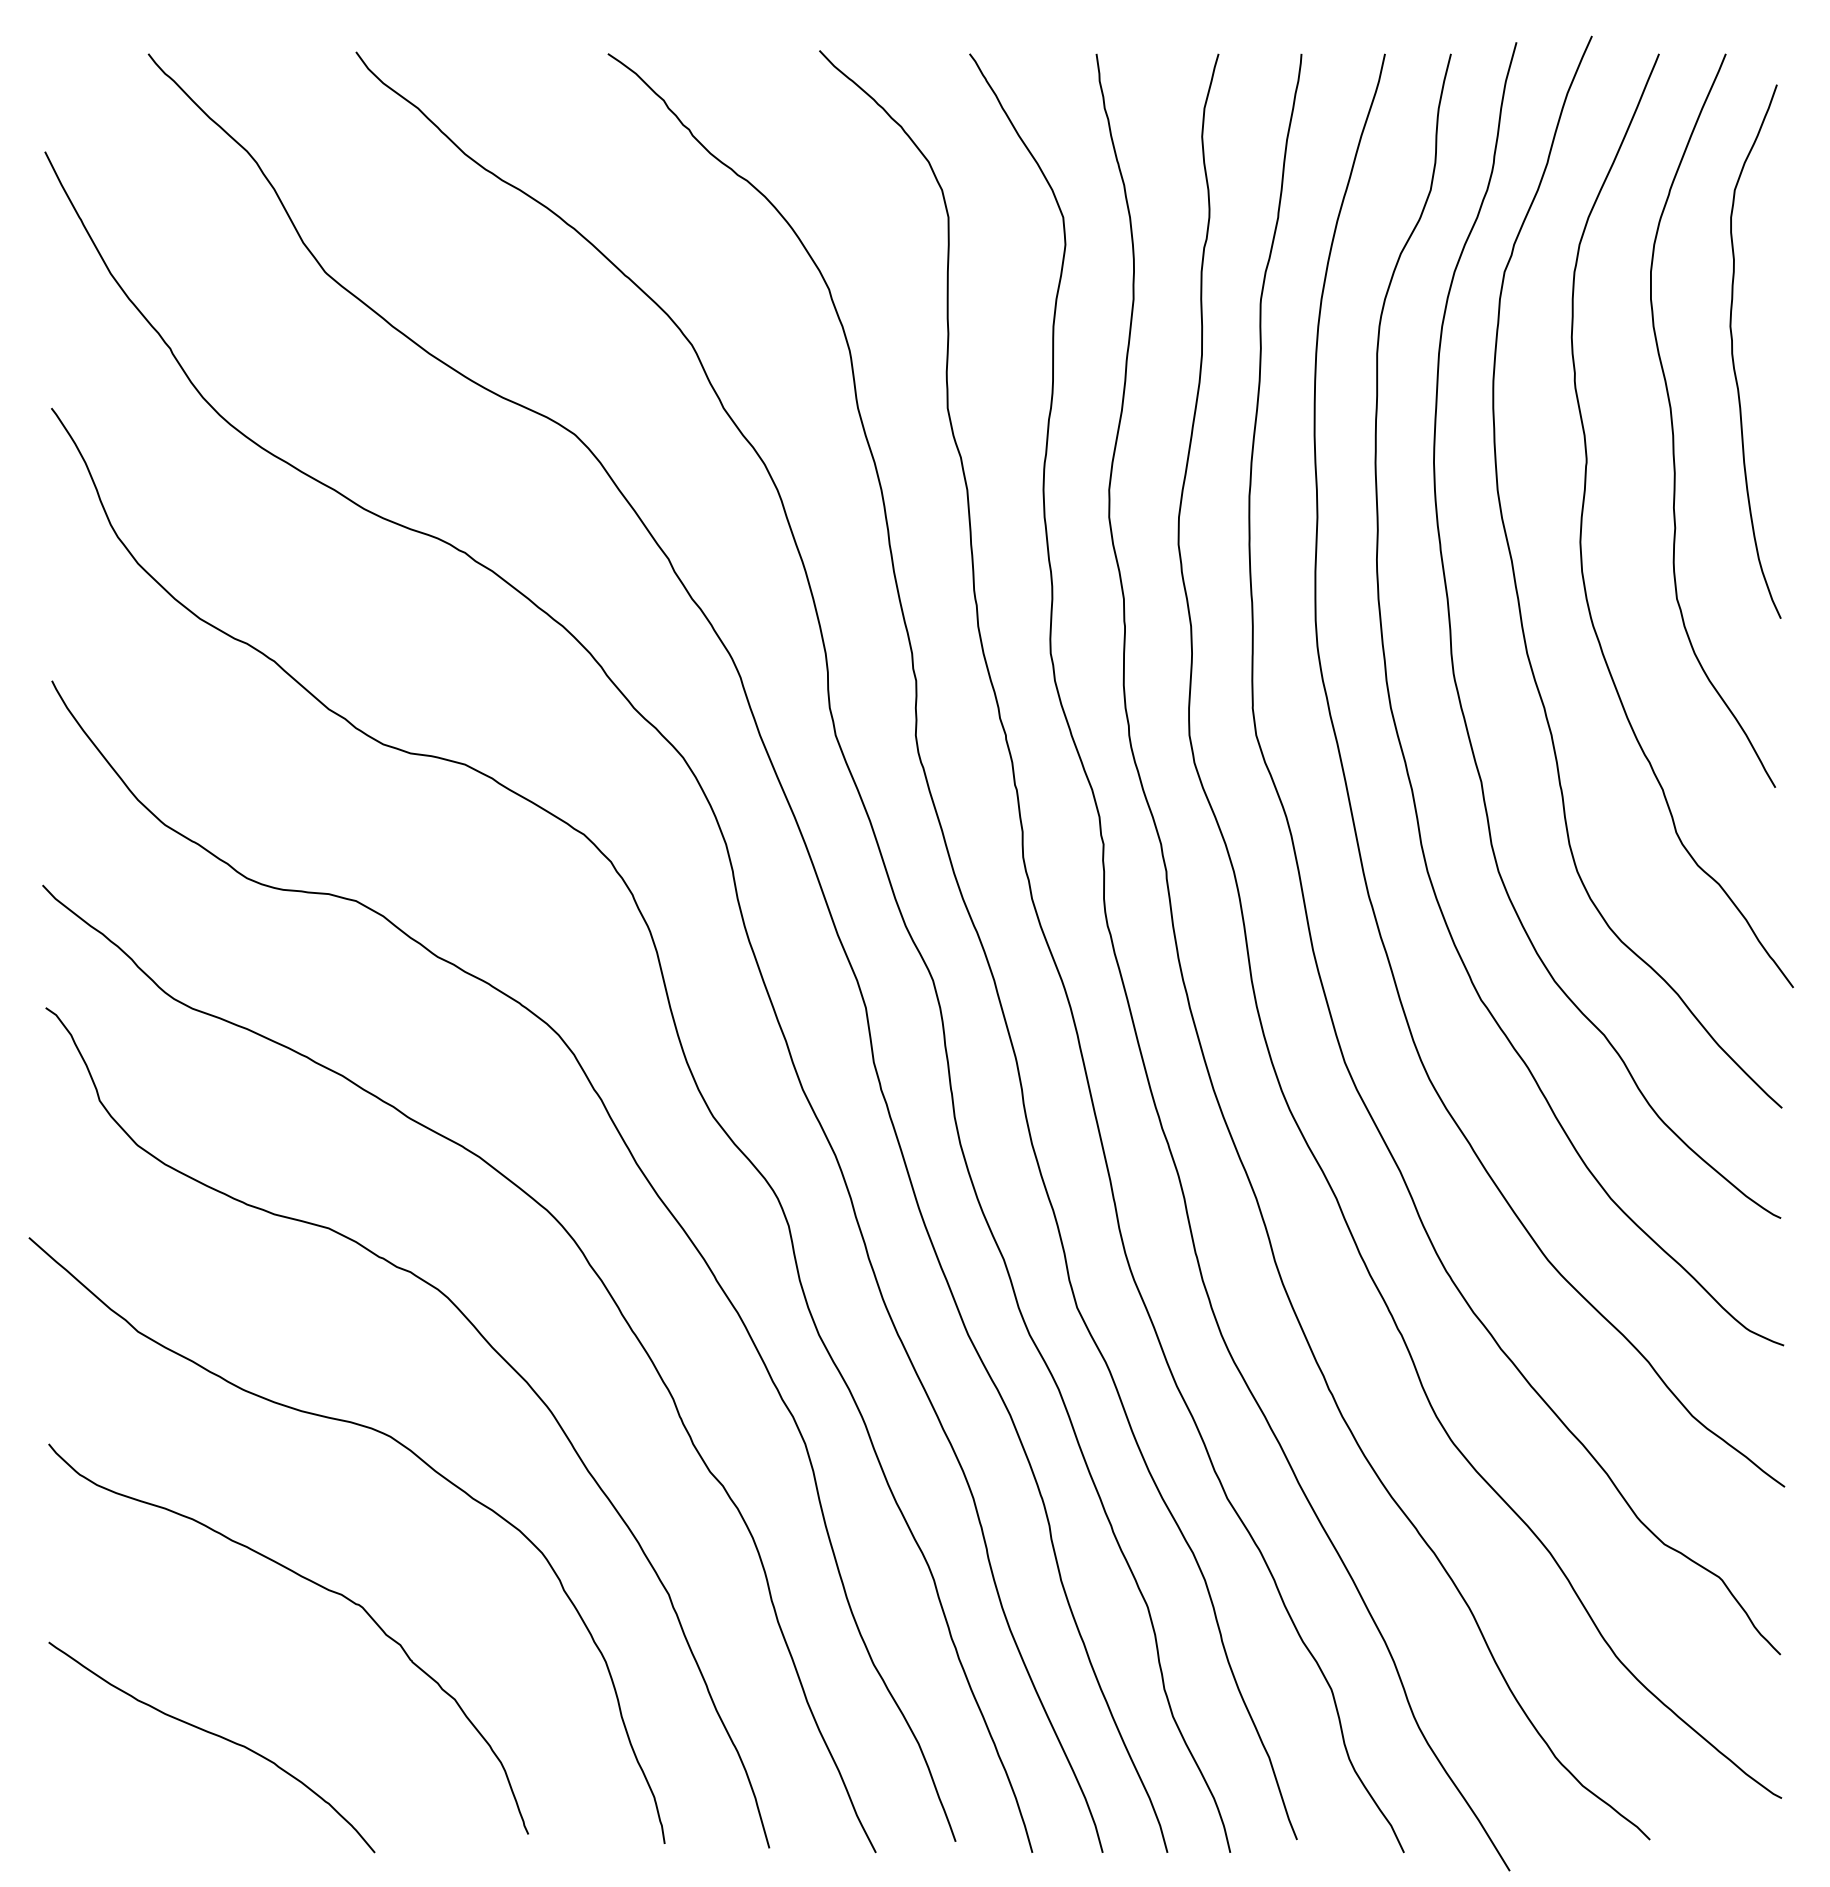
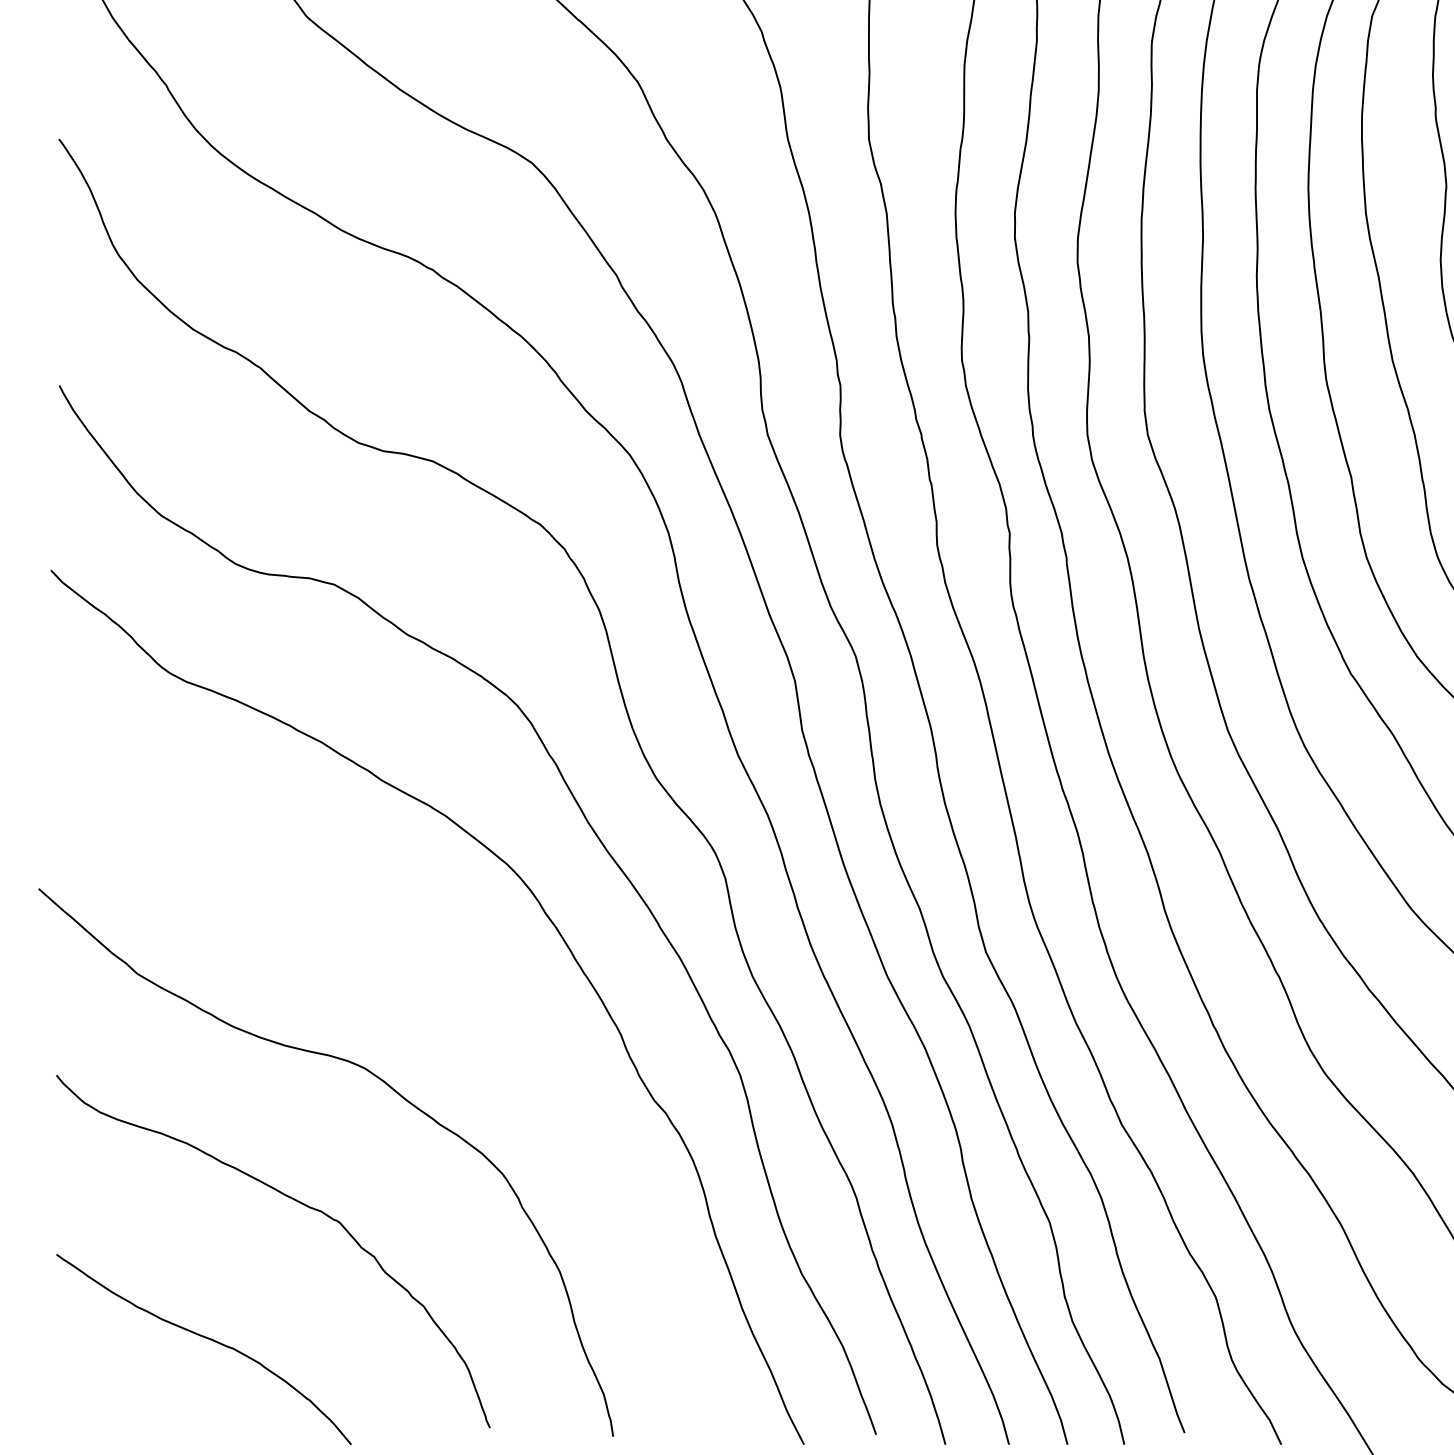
curve: (491, 1348) -> (456, 988), removed

